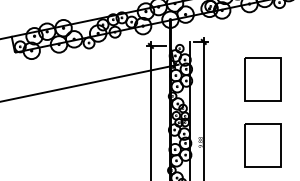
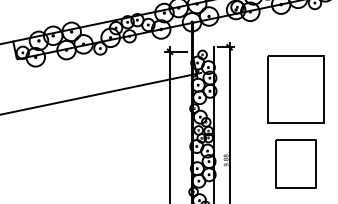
part: (262, 79) -> (295, 89), size x1.4

